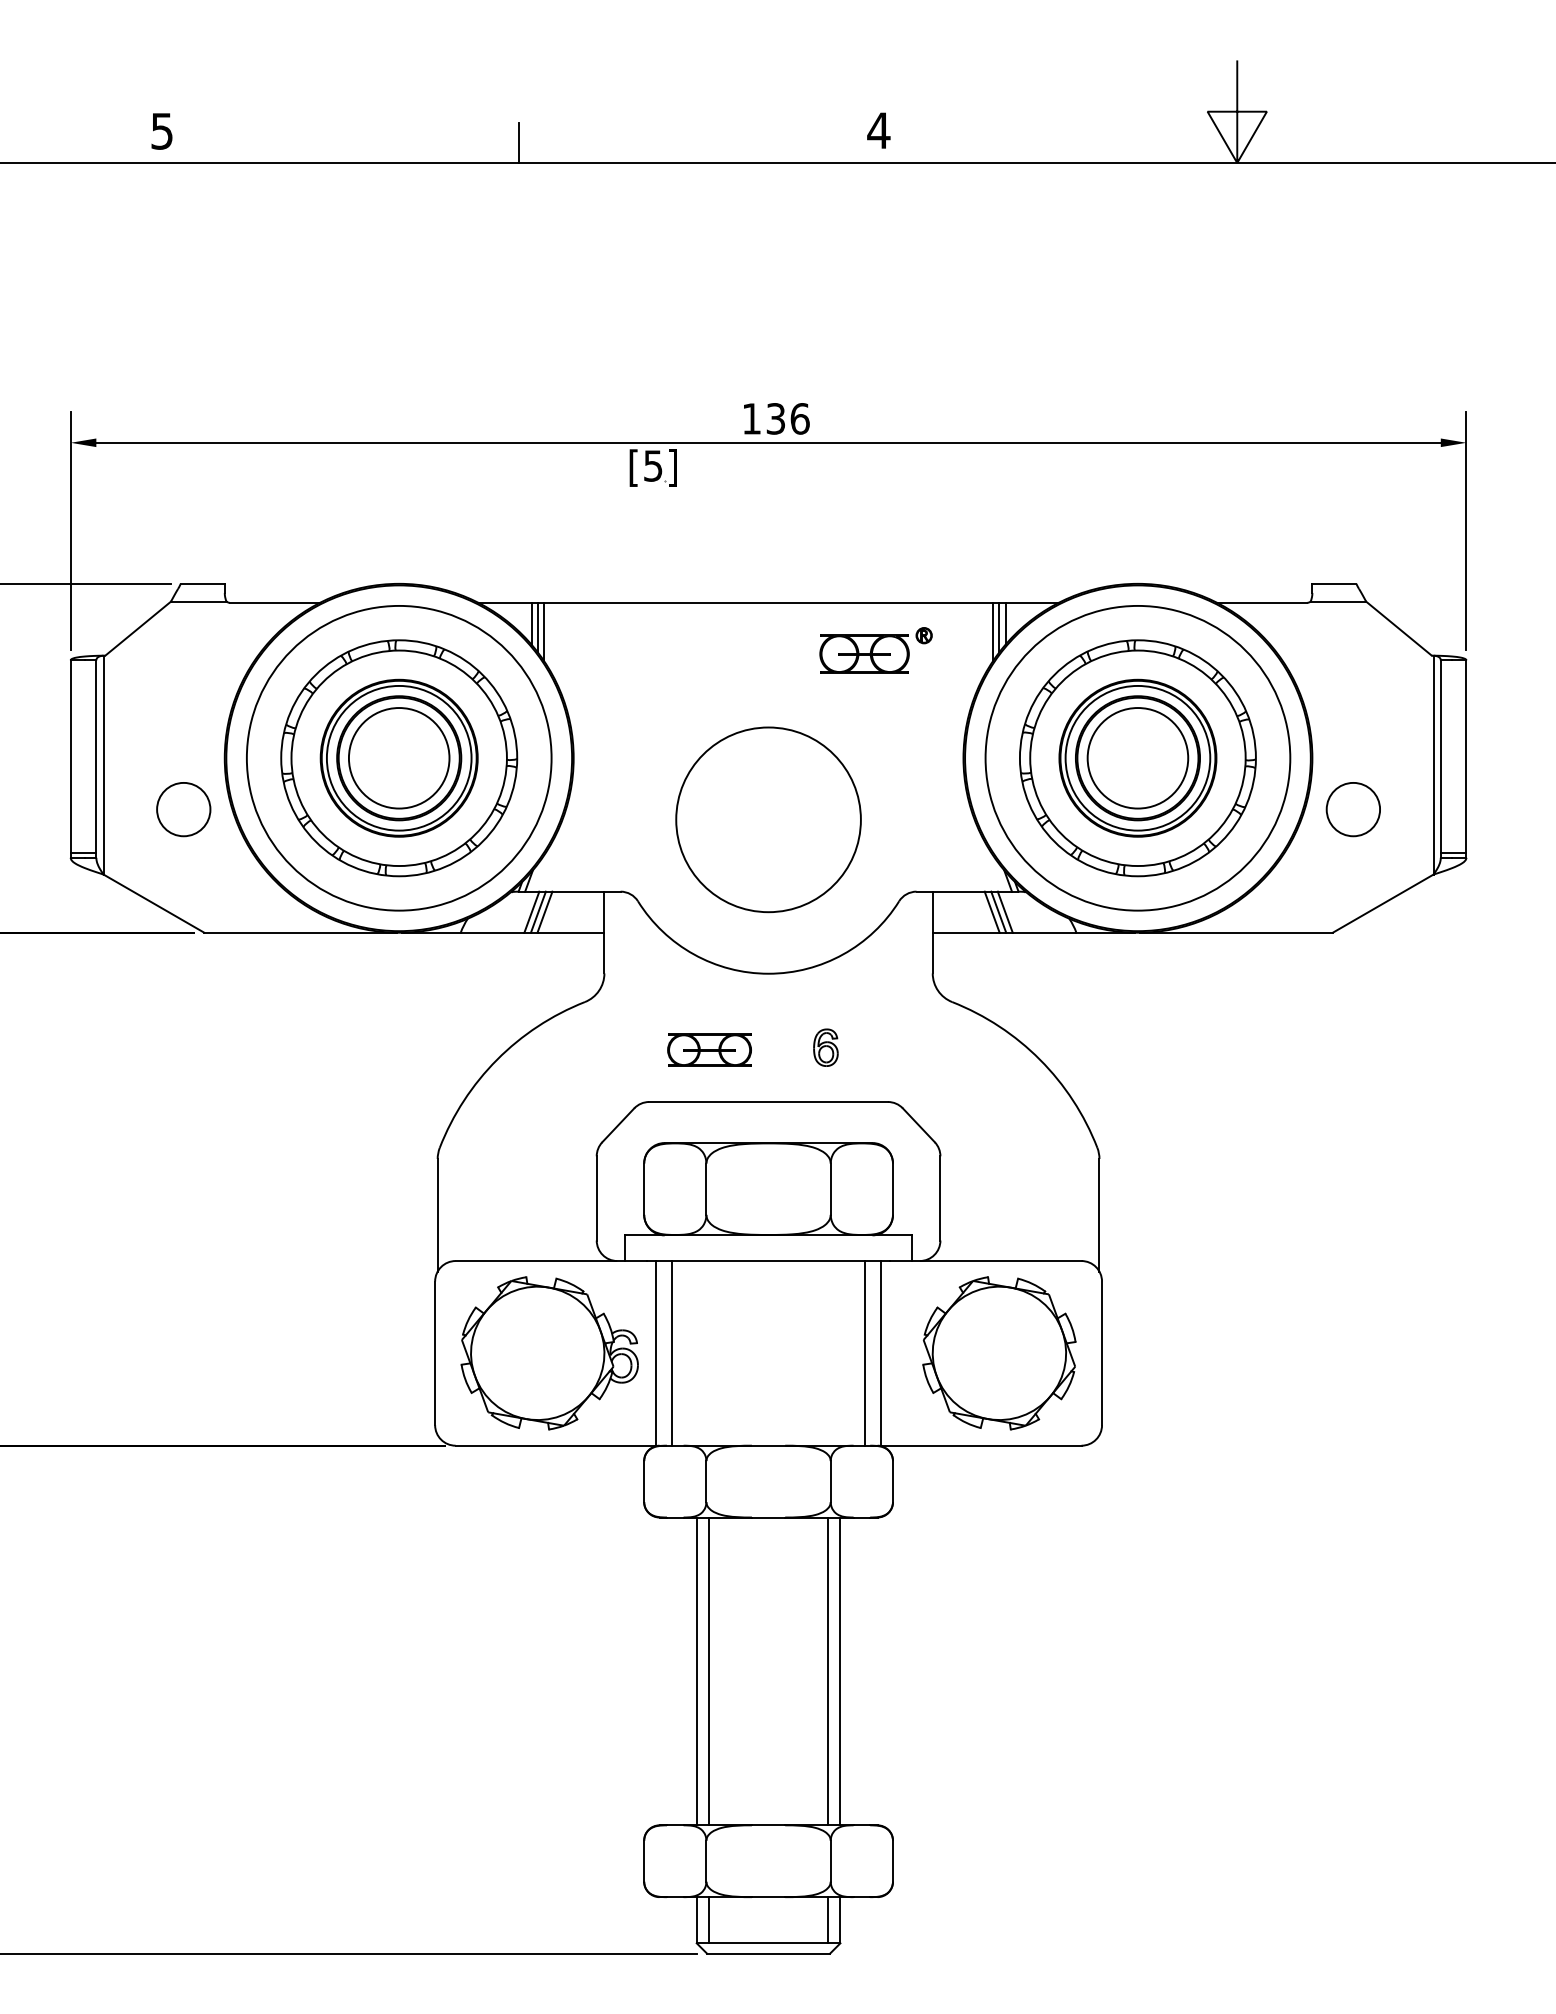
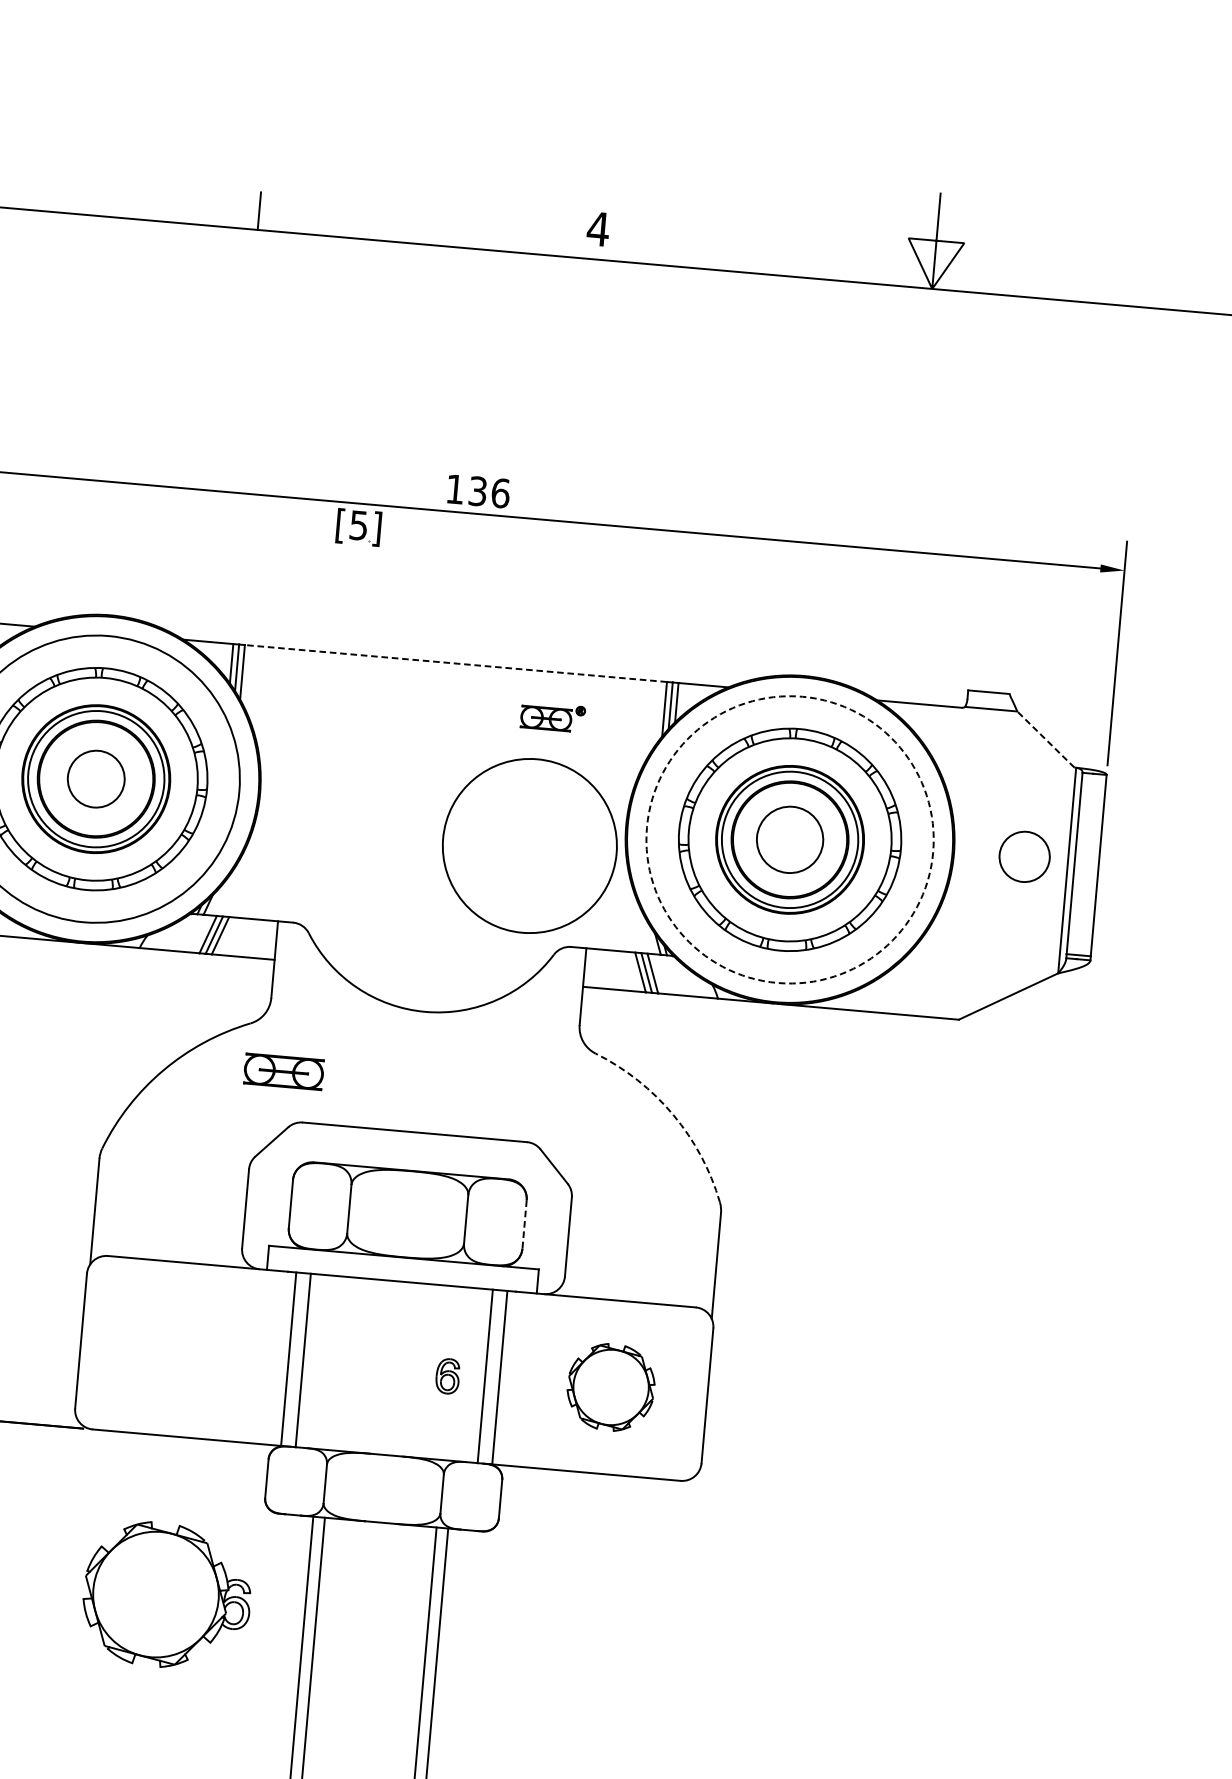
line: (768, 602) -> (455, 663), solid -> dashed
line: (1398, 628) -> (1045, 739), solid -> dashed
part: (875, 650) -> (552, 717), size x0.6
circle: (1137, 757) -> (789, 839), solid -> dashed
circle: (398, 758) -> (95, 779), size x0.6
circle: (1137, 758) -> (789, 840), size x0.7
circle: (1352, 809) -> (1023, 856), moved
circle: (768, 819) -> (529, 845), moved
part: (825, 1047) -> (447, 1376), moved
part: (709, 1049) -> (283, 1071), moved
arc: (1040, 1059) -> (673, 1114), solid -> dashed
line: (892, 1189) -> (524, 1224), solid -> dashed
part: (549, 1353) -> (167, 1595), moved
part: (999, 1353) -> (611, 1387), size x0.6

